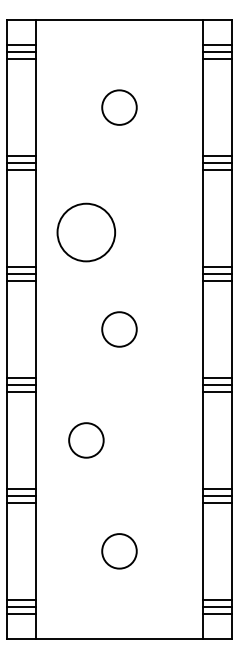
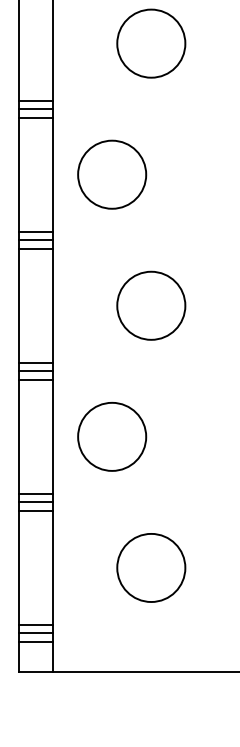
circle: (119, 107) -> (151, 43), size x1.67
circle: (86, 232) -> (112, 174), moved
circle: (119, 329) -> (151, 305), size x1.67
circle: (86, 440) -> (112, 436), size x1.67
circle: (119, 551) -> (151, 568), size x1.67

